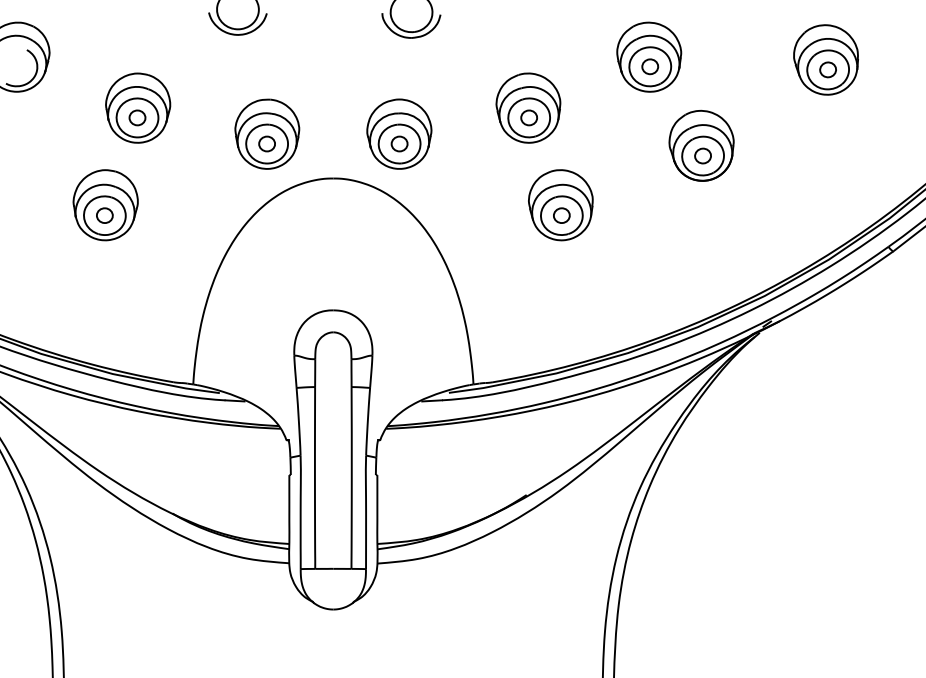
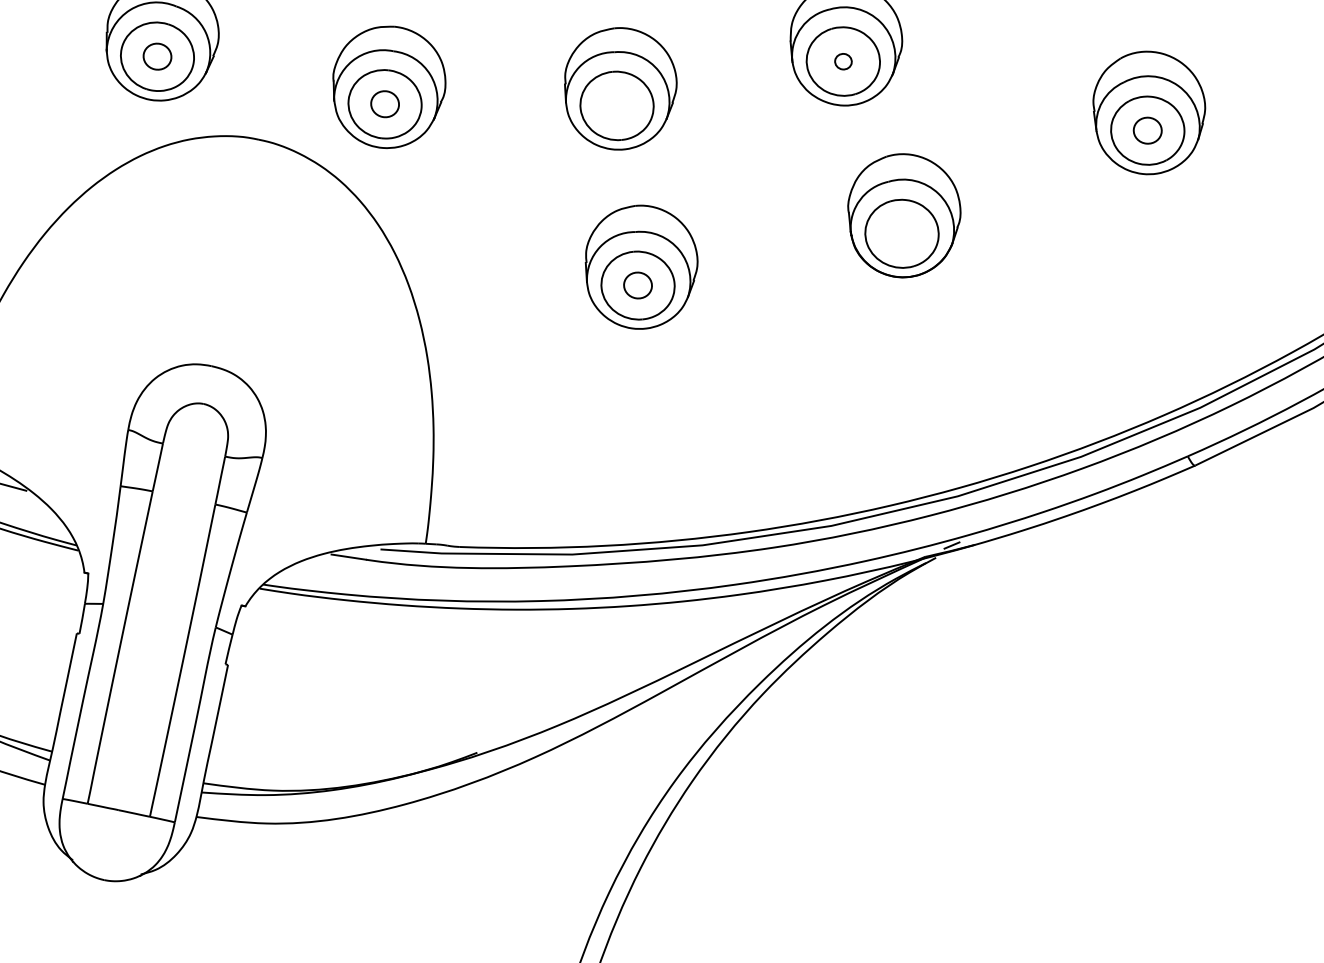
part: (650, 66) -> (843, 61), size x0.6
part: (528, 117) -> (616, 104), removed
part: (702, 155) -> (901, 232), removed

